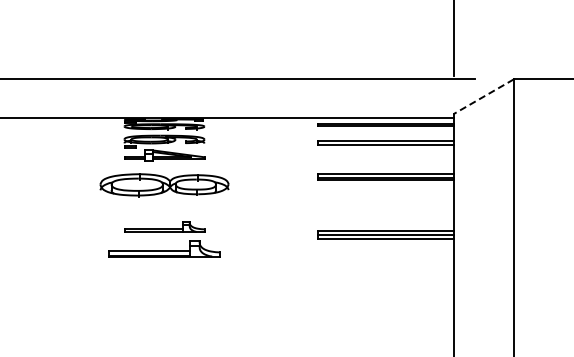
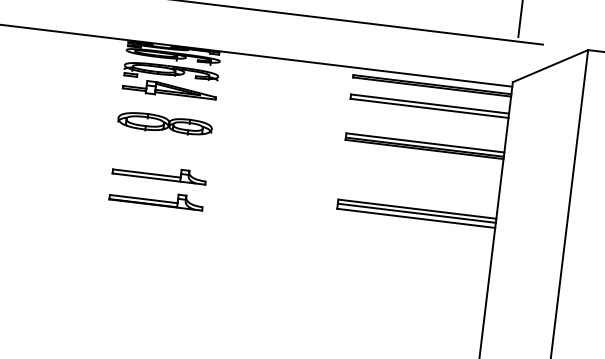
line: (483, 96) -> (550, 65), dashed -> solid
part: (164, 184) -> (165, 123), size x0.62
part: (164, 248) -> (156, 198), size x0.71

